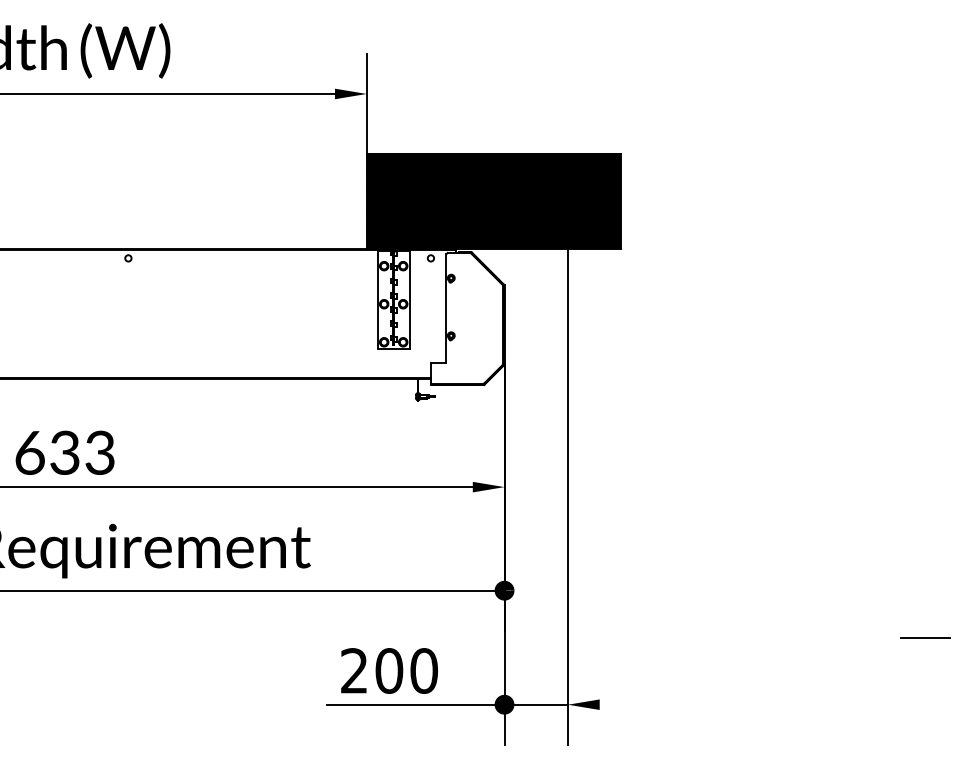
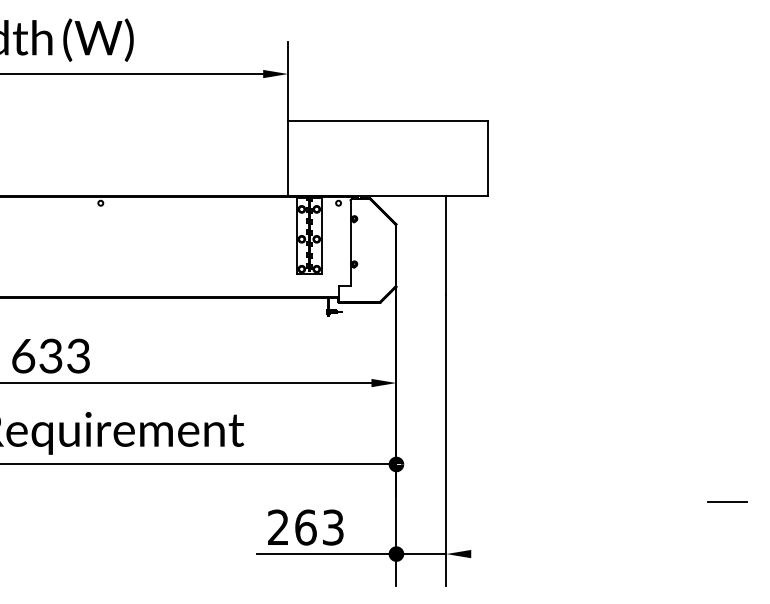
hatch: (493, 200) -> (387, 157), removed
text: (406, 670) -> (319, 527), 200 -> 263

